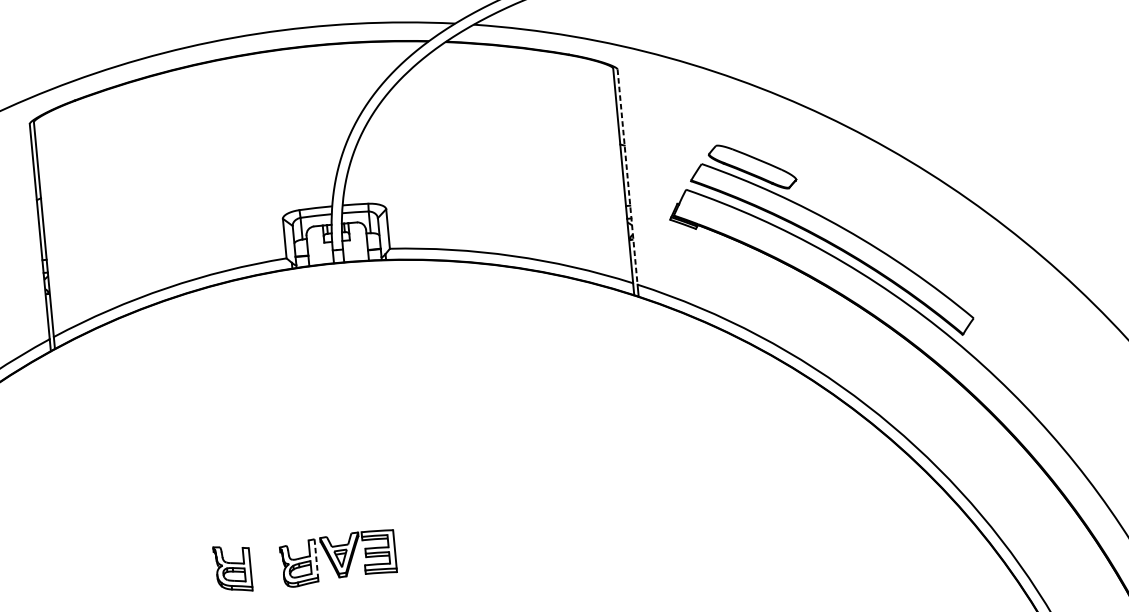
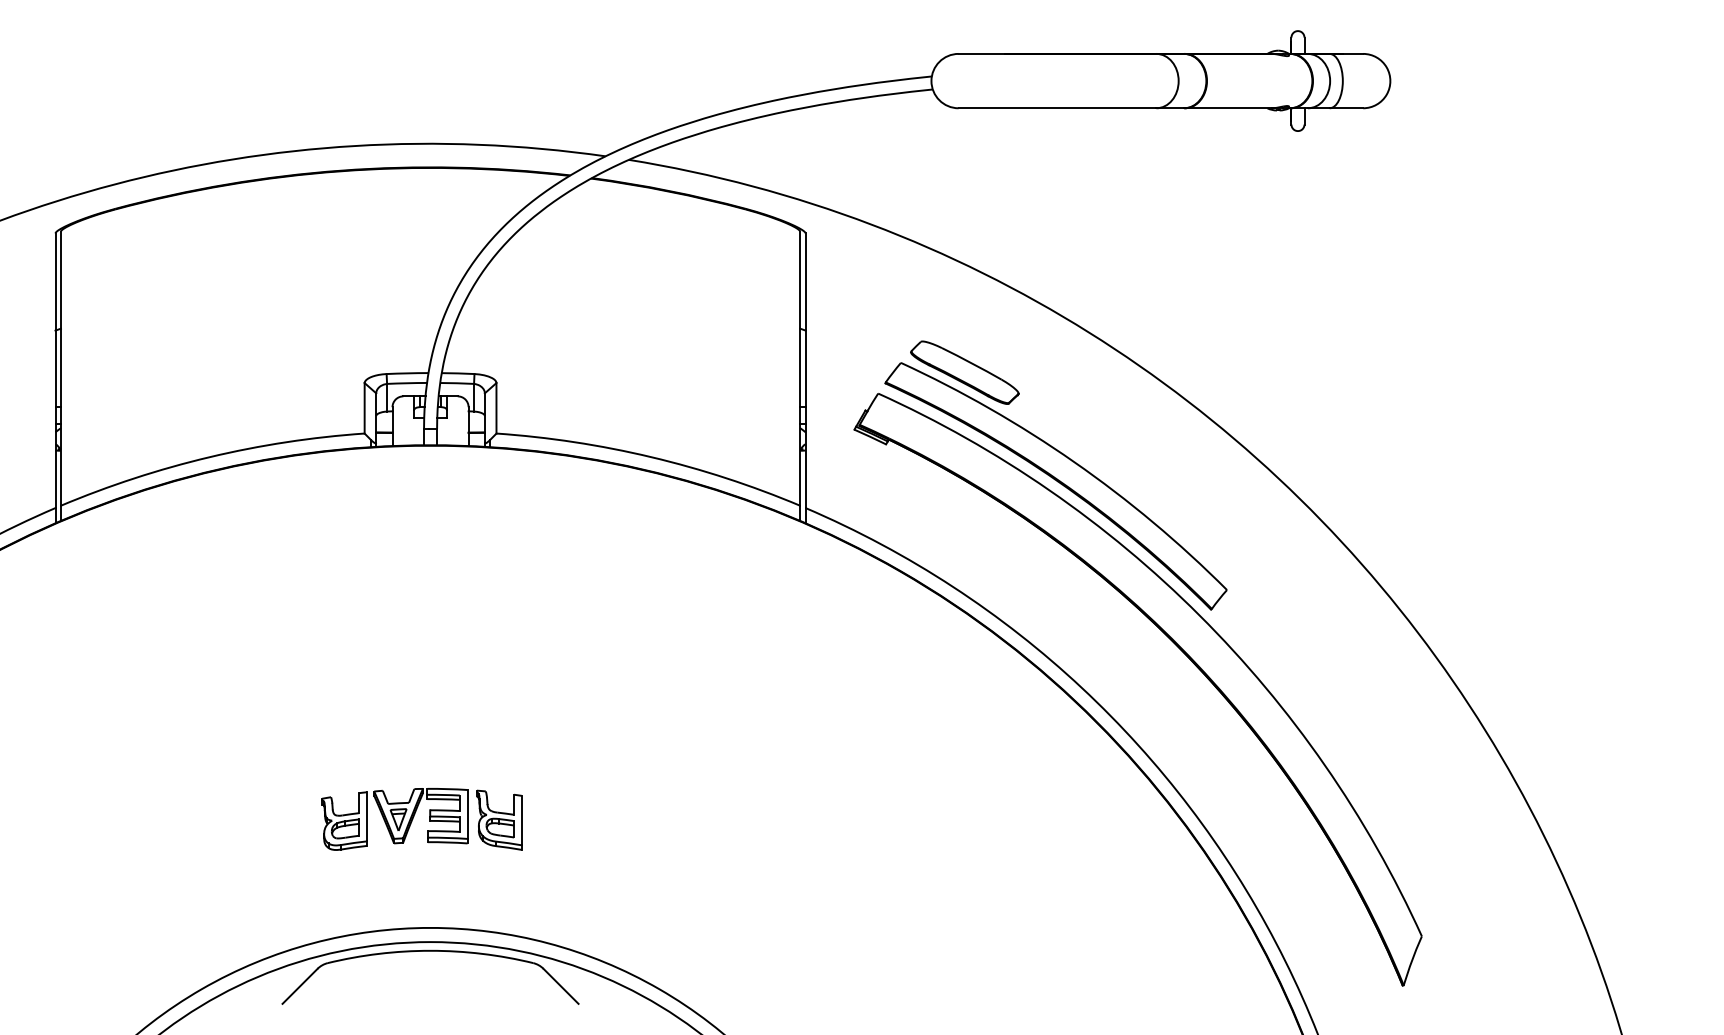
line: (627, 177) -> (805, 371), dashed -> solid
line: (316, 558) -> (367, 816), dashed -> solid
part: (233, 568) -> (499, 819), moved

